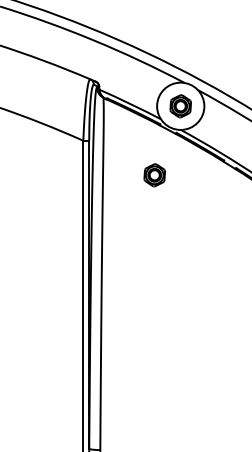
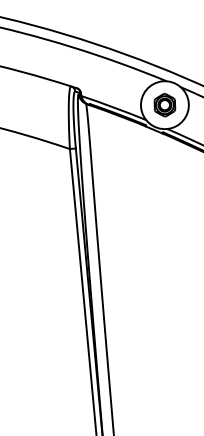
part: (154, 175) -> (144, 177), removed

